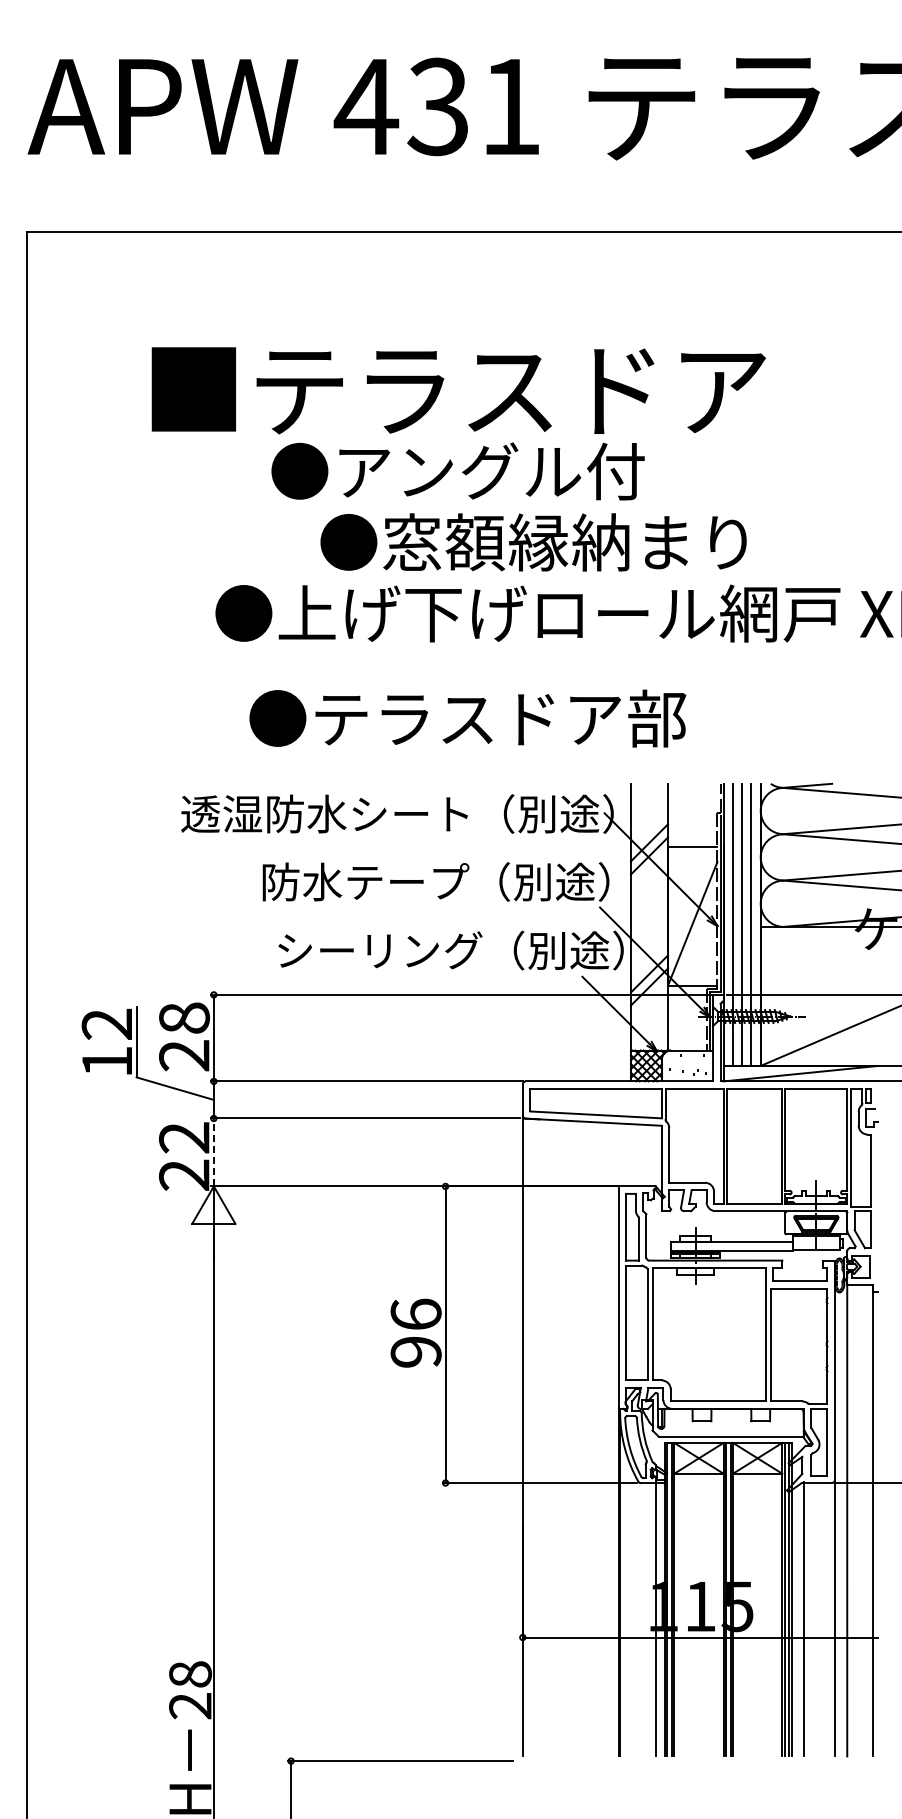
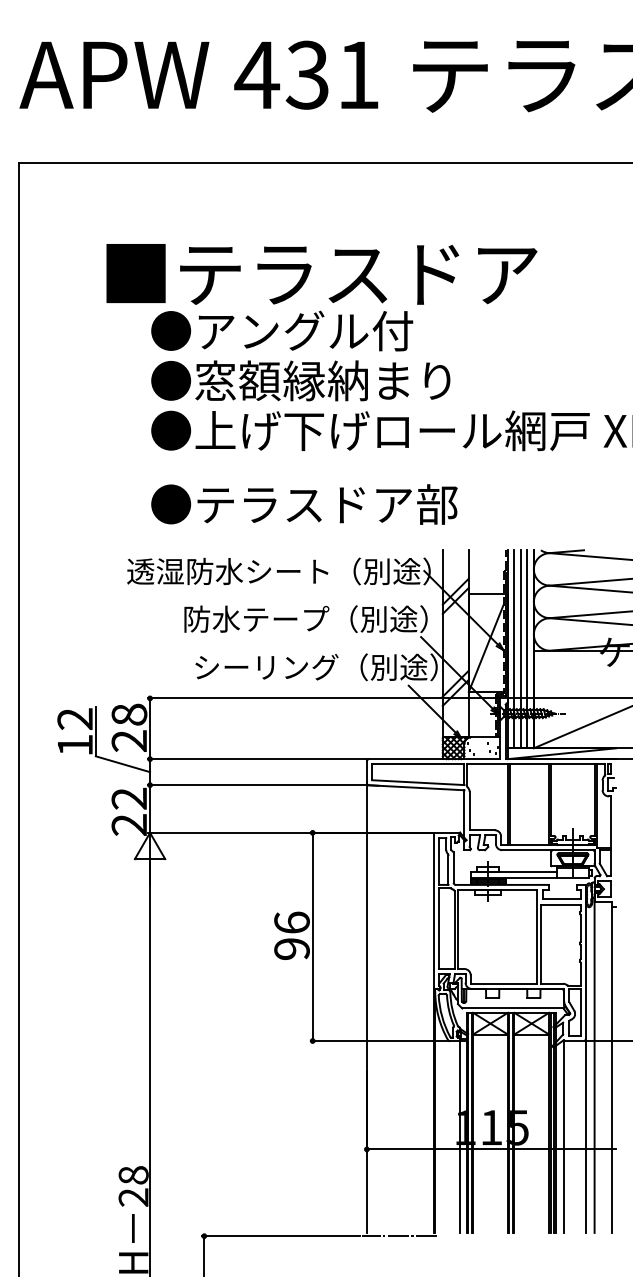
text: (457, 471) -> (281, 331), moved
text: (533, 542) -> (300, 380), moved
text: (467, 718) -> (304, 504), moved
line: (213, 1152) -> (149, 809), dashed -> solid
line: (569, 1761) -> (399, 1236), added

